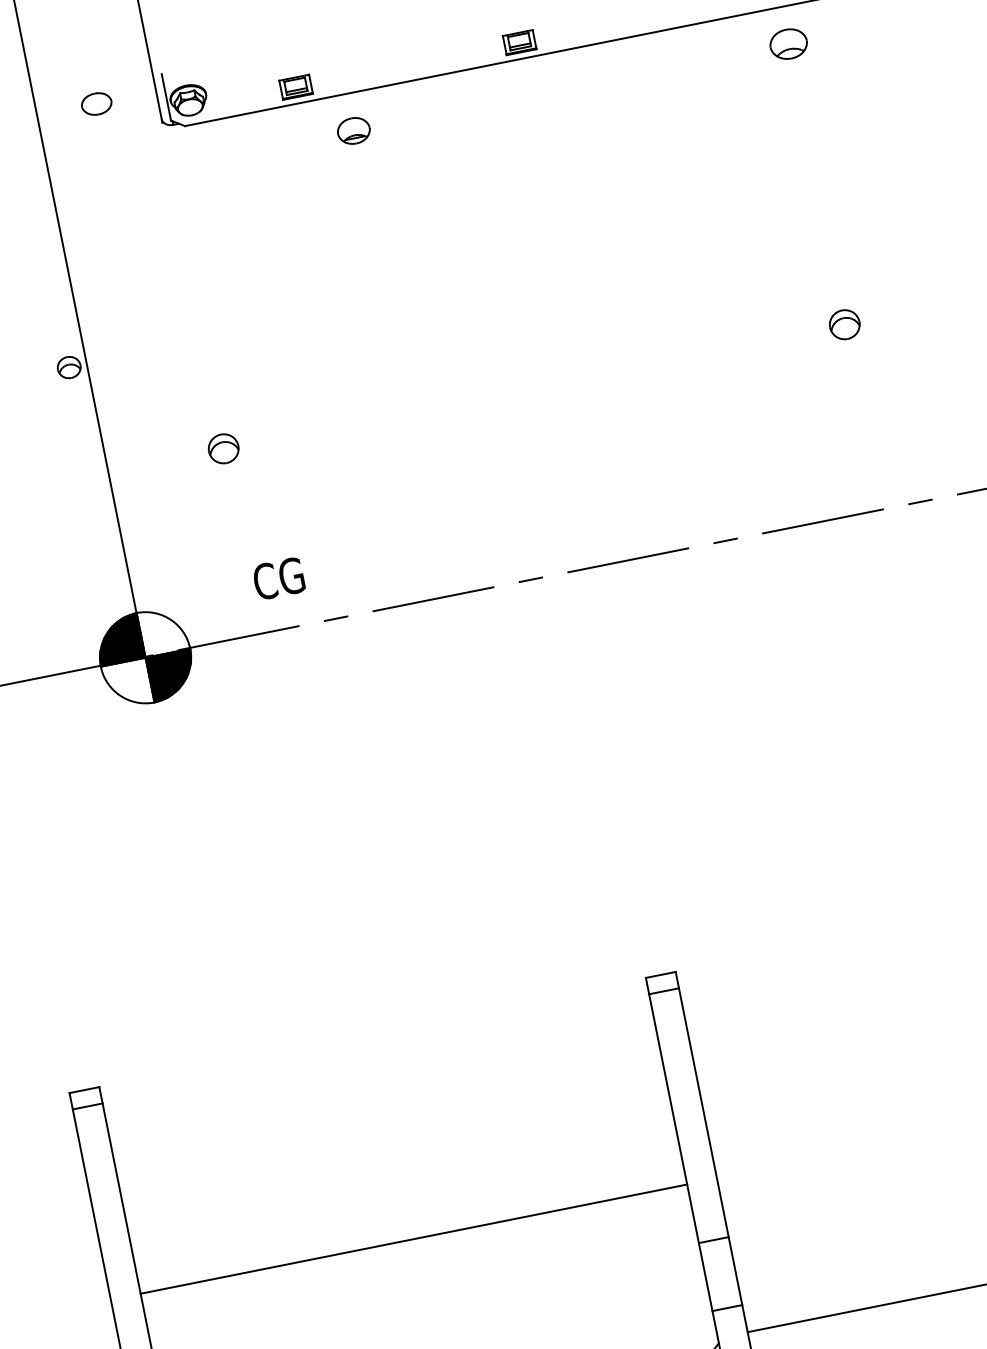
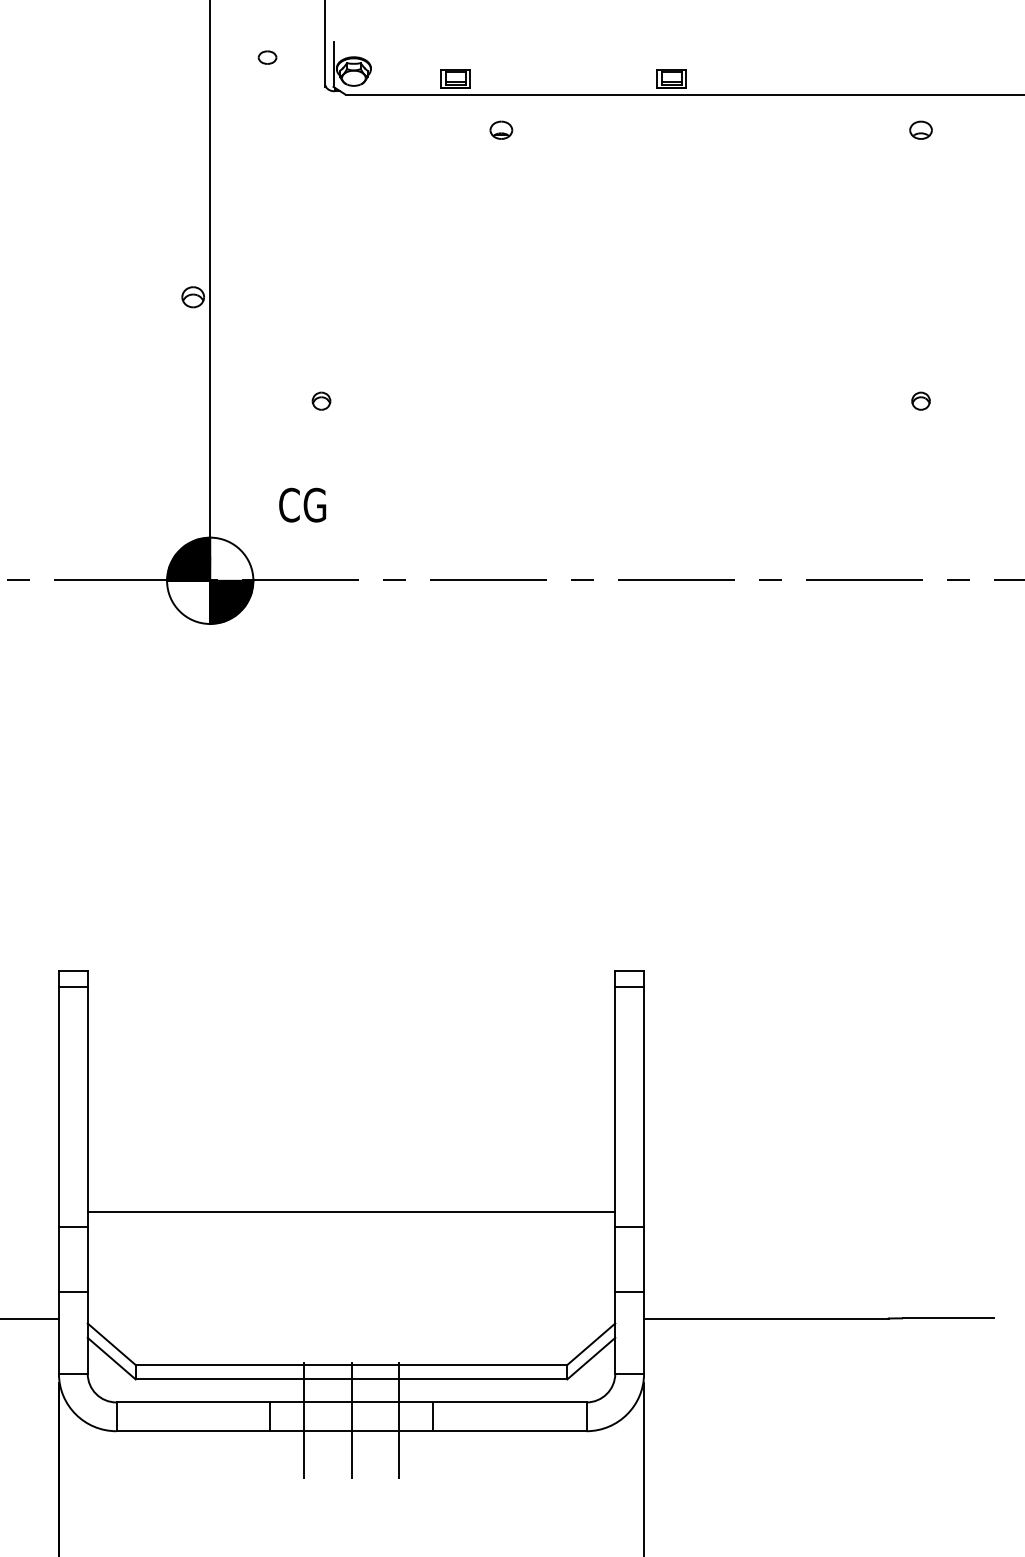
part: (787, 43) -> (920, 129), size x0.62
part: (96, 103) -> (267, 57), size x0.62
part: (353, 129) -> (501, 129), size x0.71
part: (844, 323) -> (920, 400), size x0.62
part: (223, 447) -> (321, 400), size x0.62
text: (278, 578) -> (302, 504), moved
line: (413, 1239) -> (351, 1212), moved

